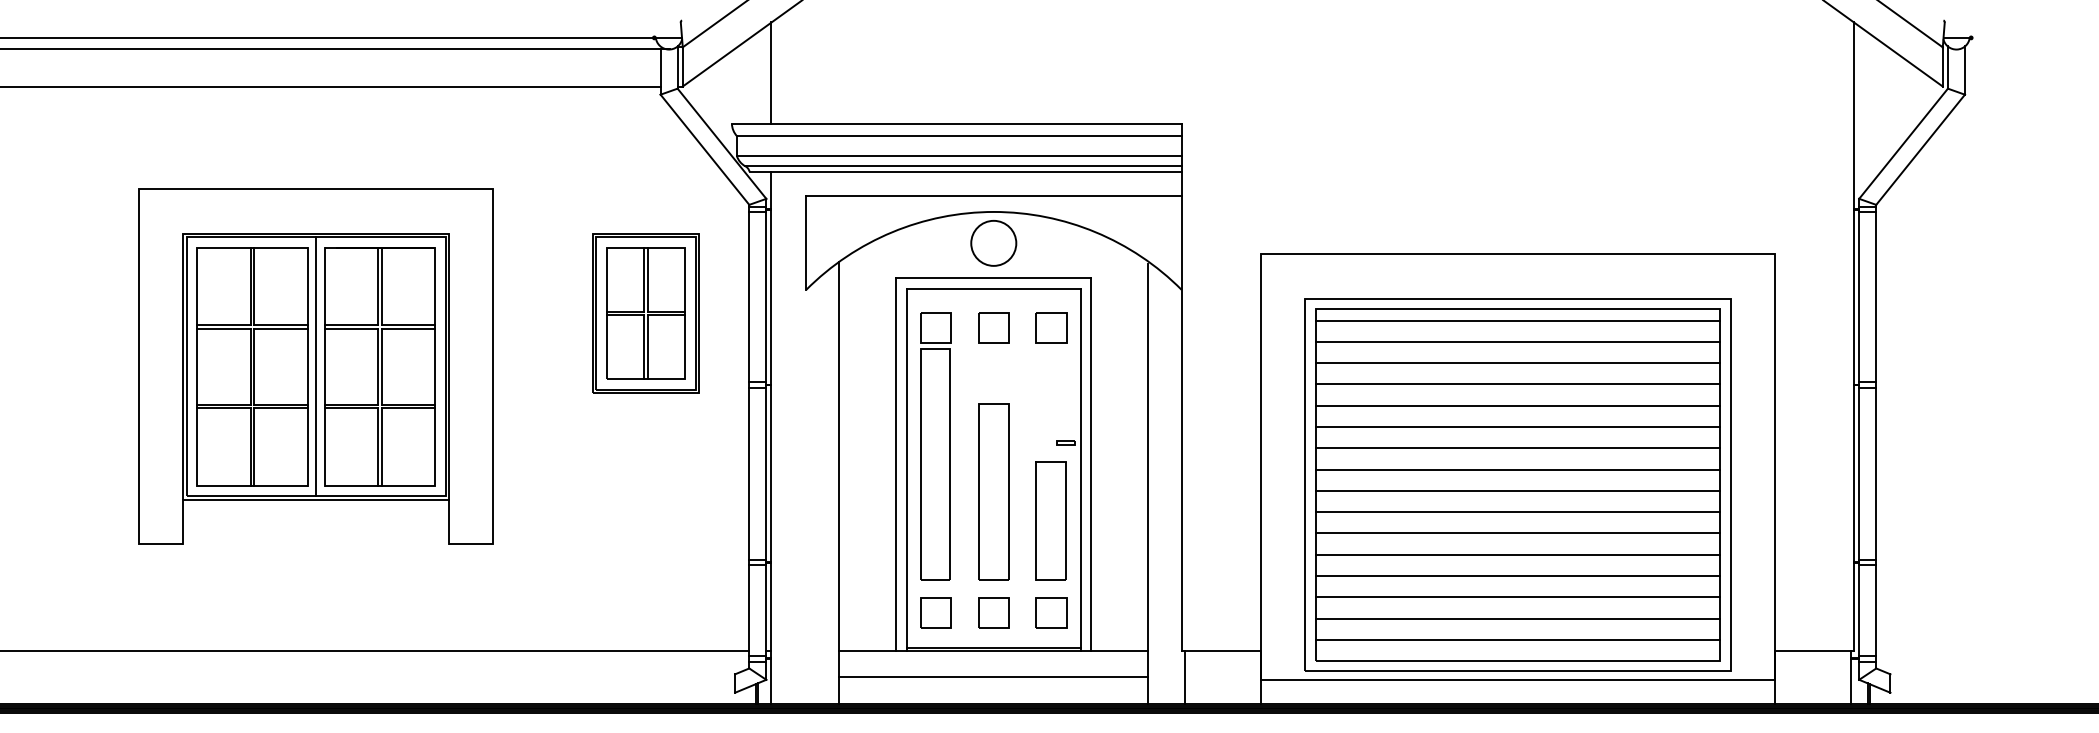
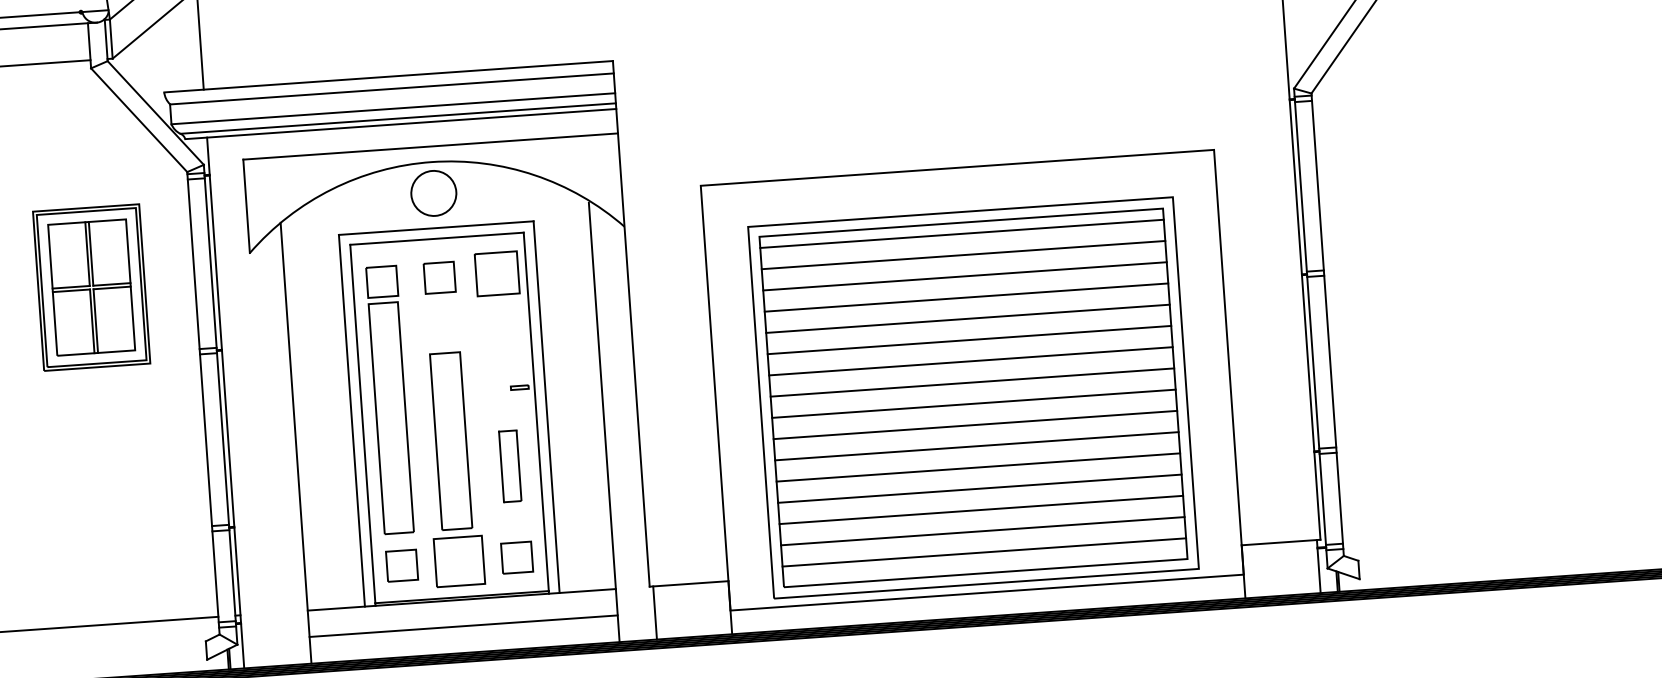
part: (1051, 327) -> (497, 273), size x1.4
part: (1050, 520) -> (509, 465), size x0.6
part: (993, 612) -> (459, 561), size x1.6

